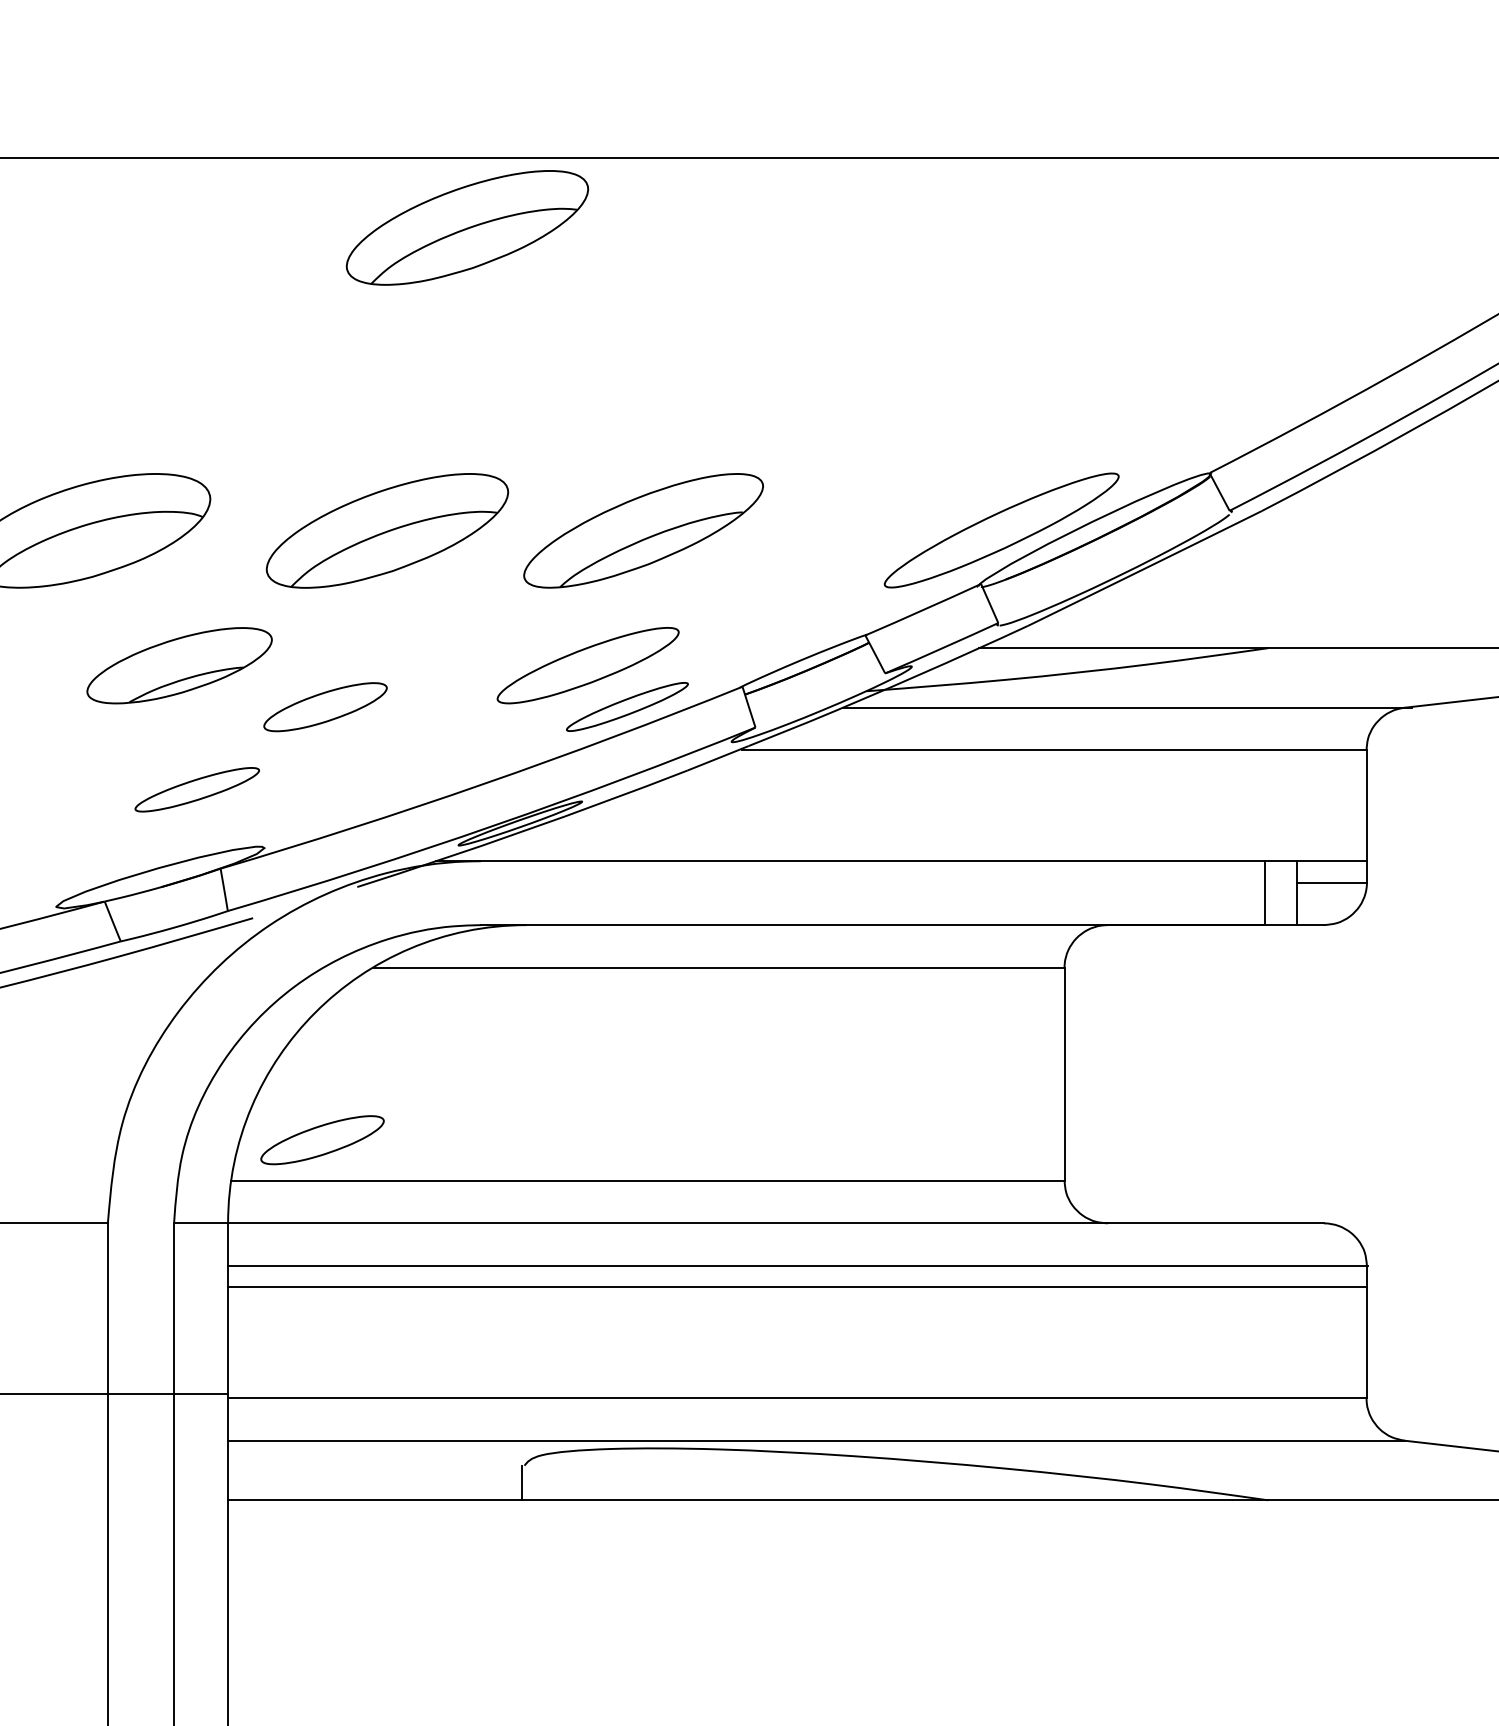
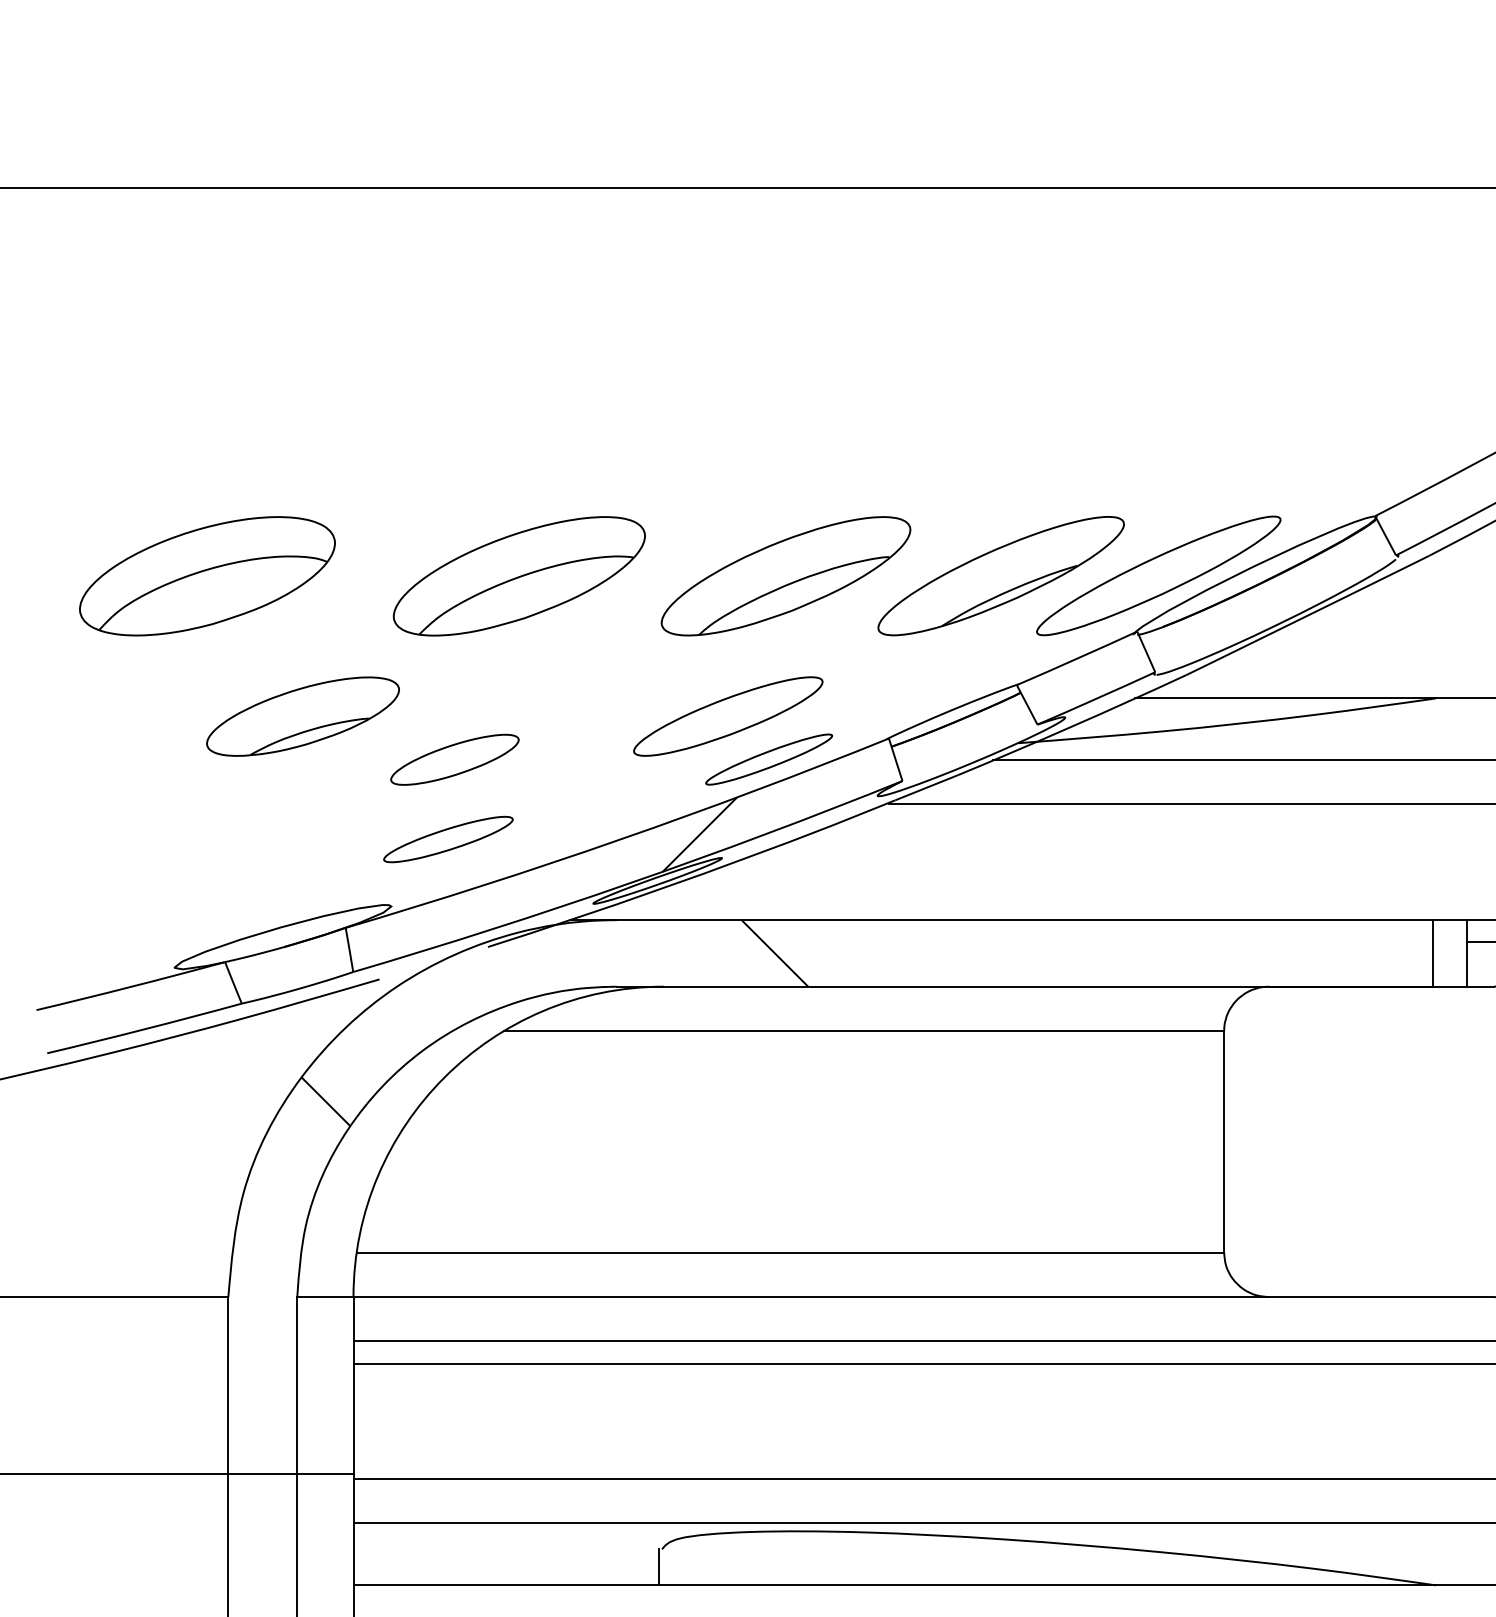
part: (467, 227) -> (602, 260), removed
part: (850, 530) -> (1001, 575), added
hatch: (565, 774) -> (704, 829), added
part: (196, 789) -> (447, 839), moved
hatch: (421, 960) -> (554, 1023), added
part: (322, 1140) -> (451, 1210), removed

